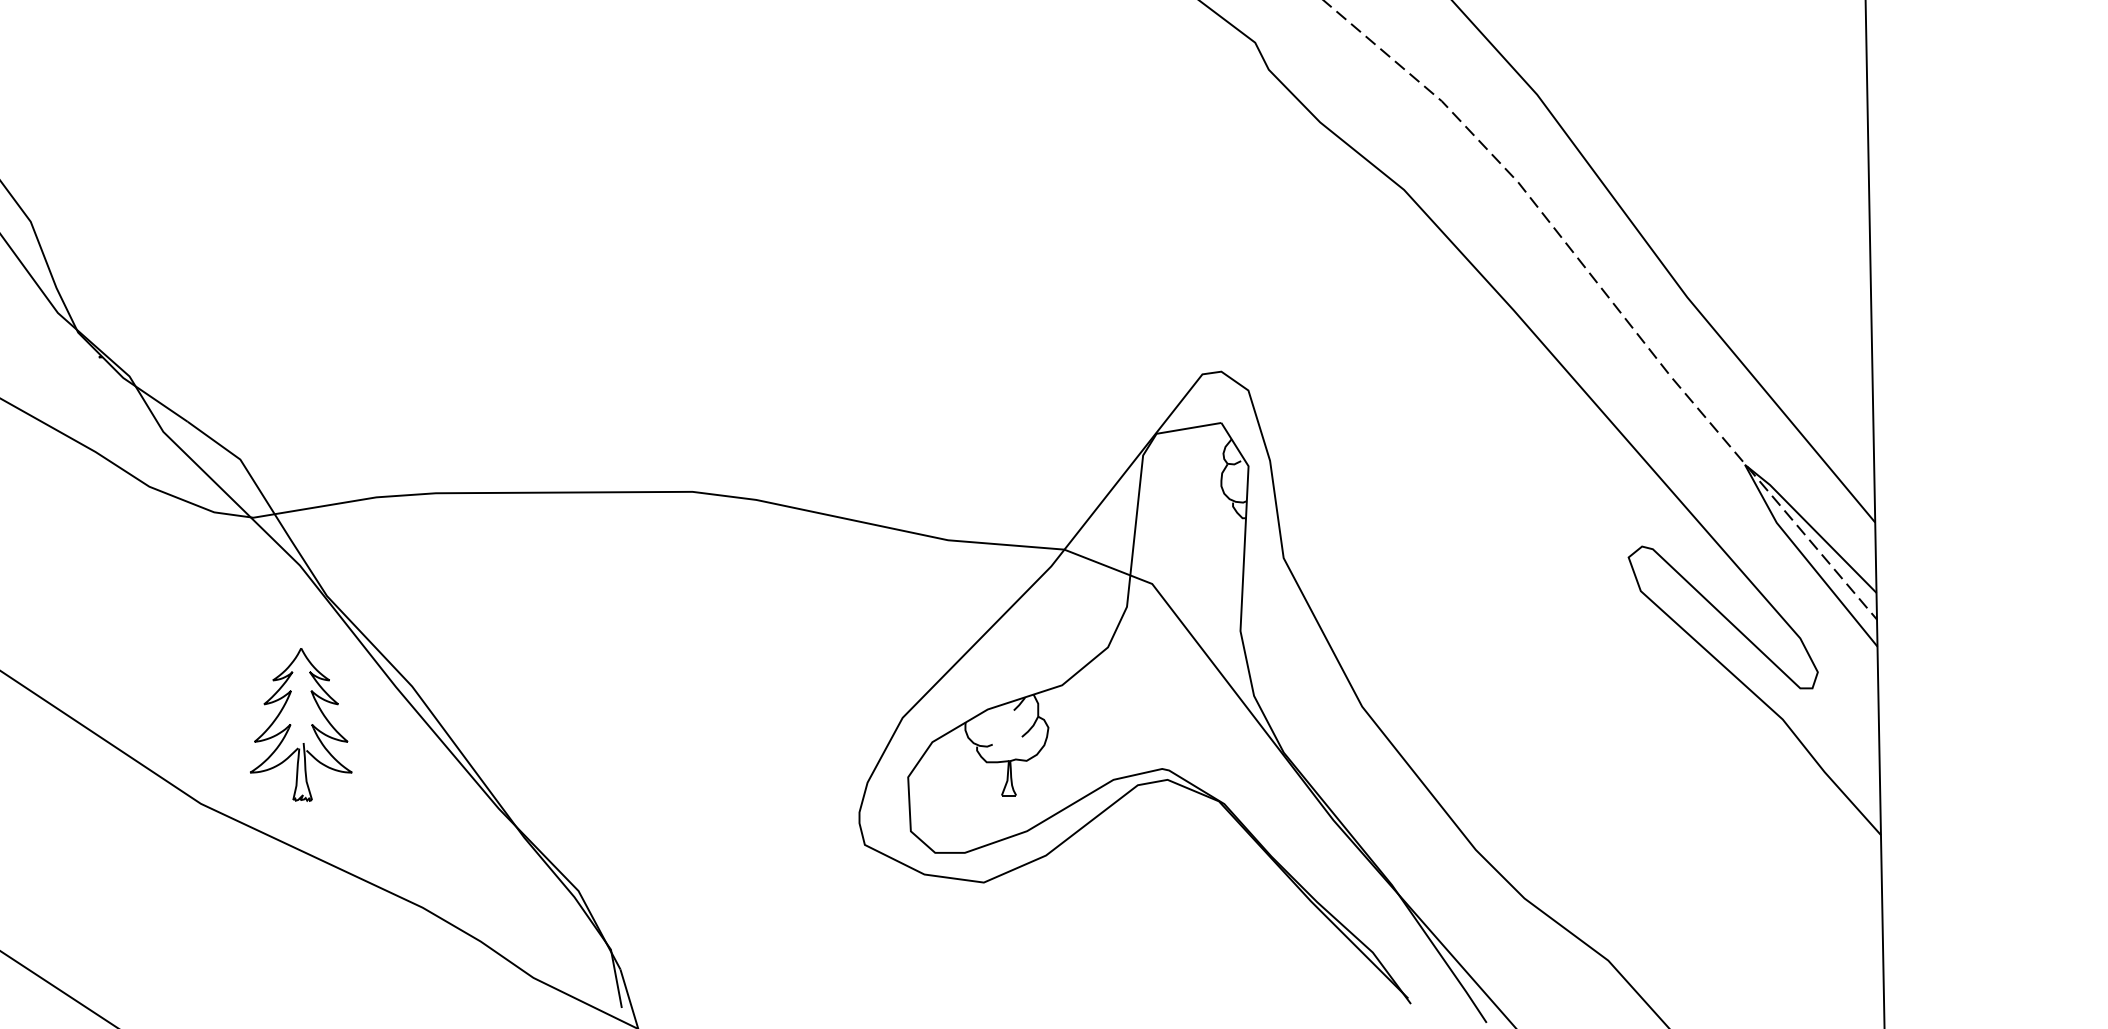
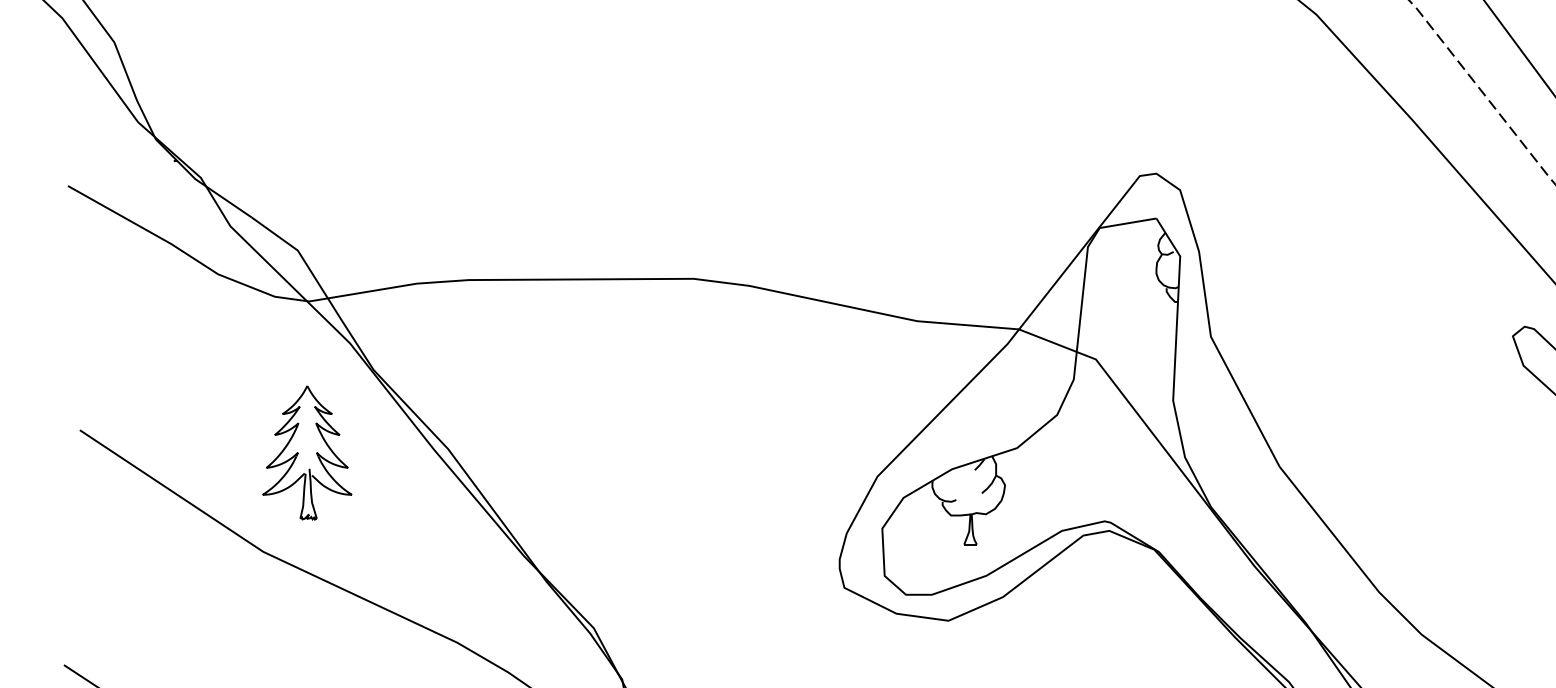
part: (301, 724) -> (307, 452), moved

